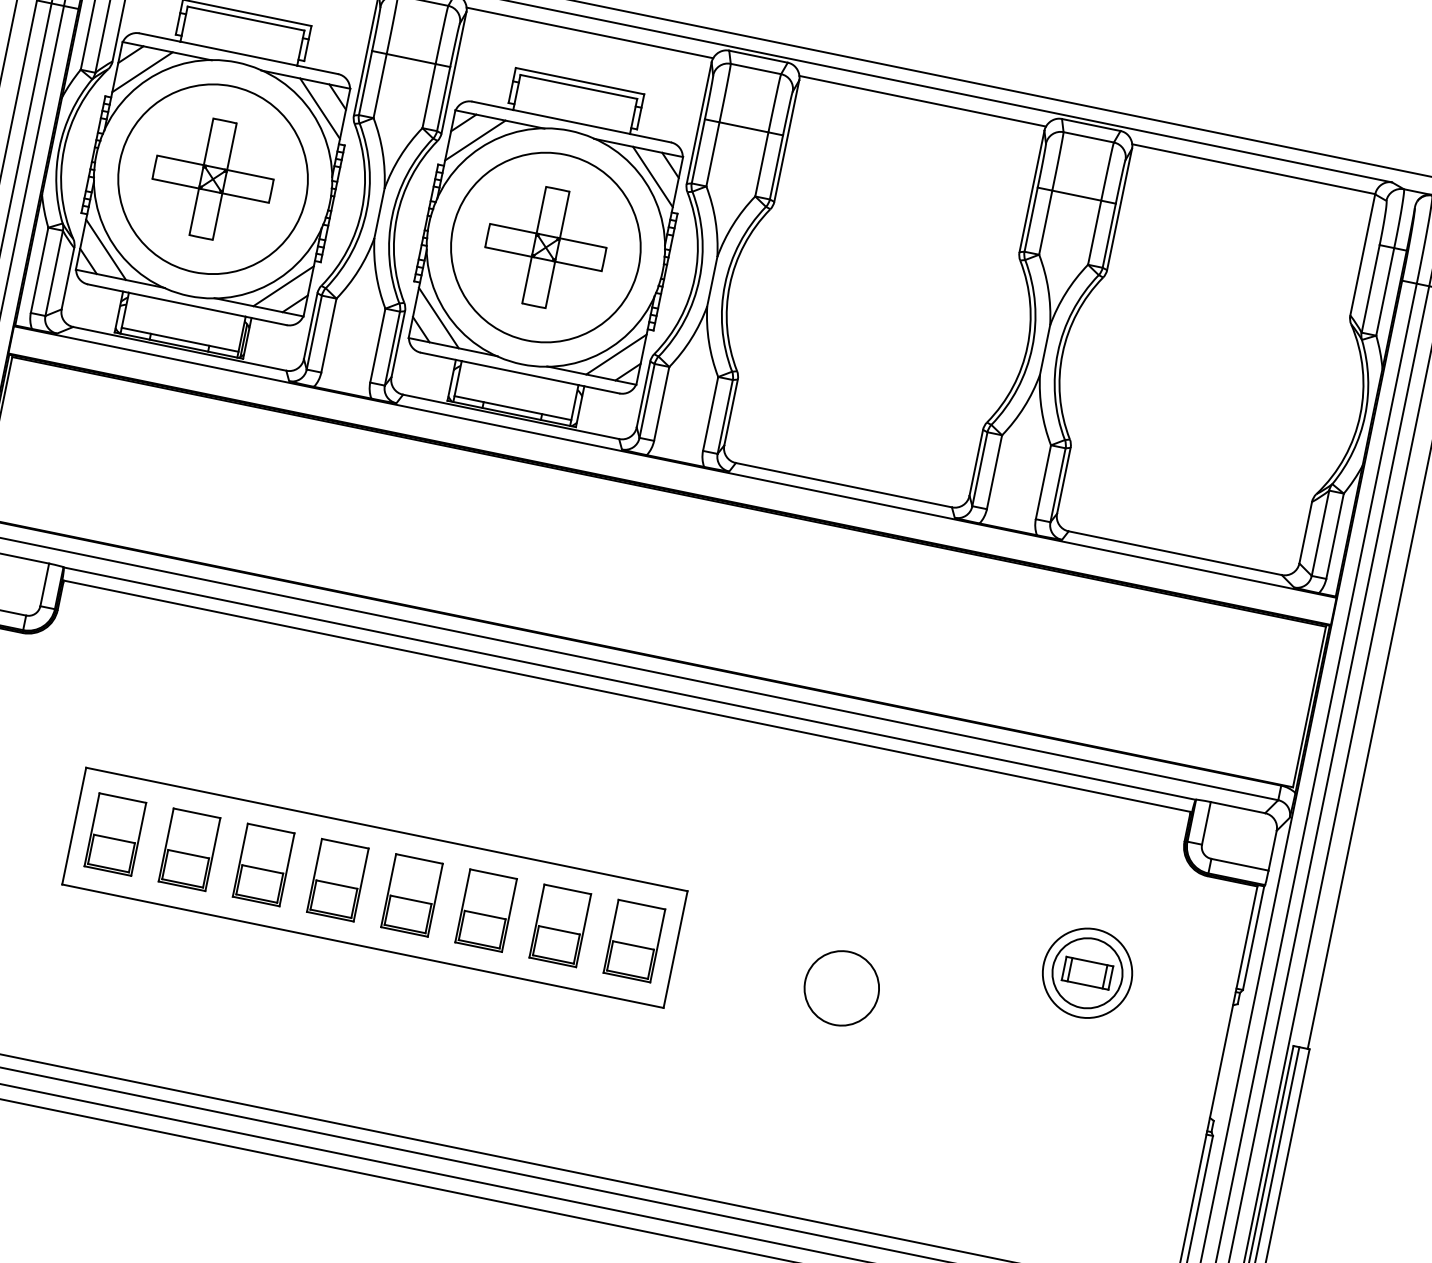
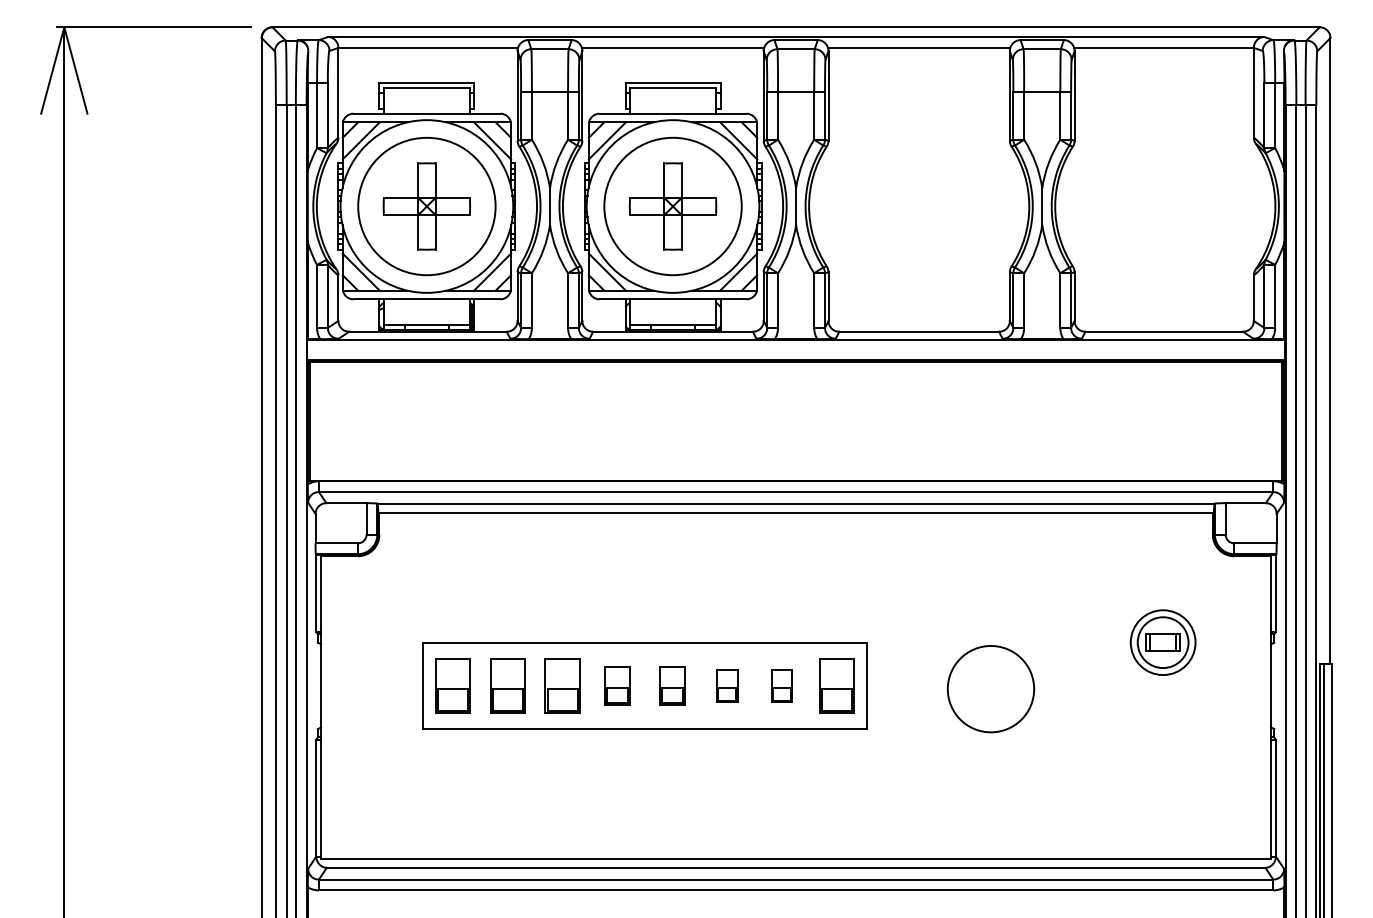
part: (337, 879) -> (617, 685), size x0.7
part: (412, 895) -> (672, 685), size x0.7
part: (486, 910) -> (727, 685), size x0.6
part: (559, 925) -> (781, 685), size x0.6
circle: (841, 988) -> (990, 689), size x1.6

